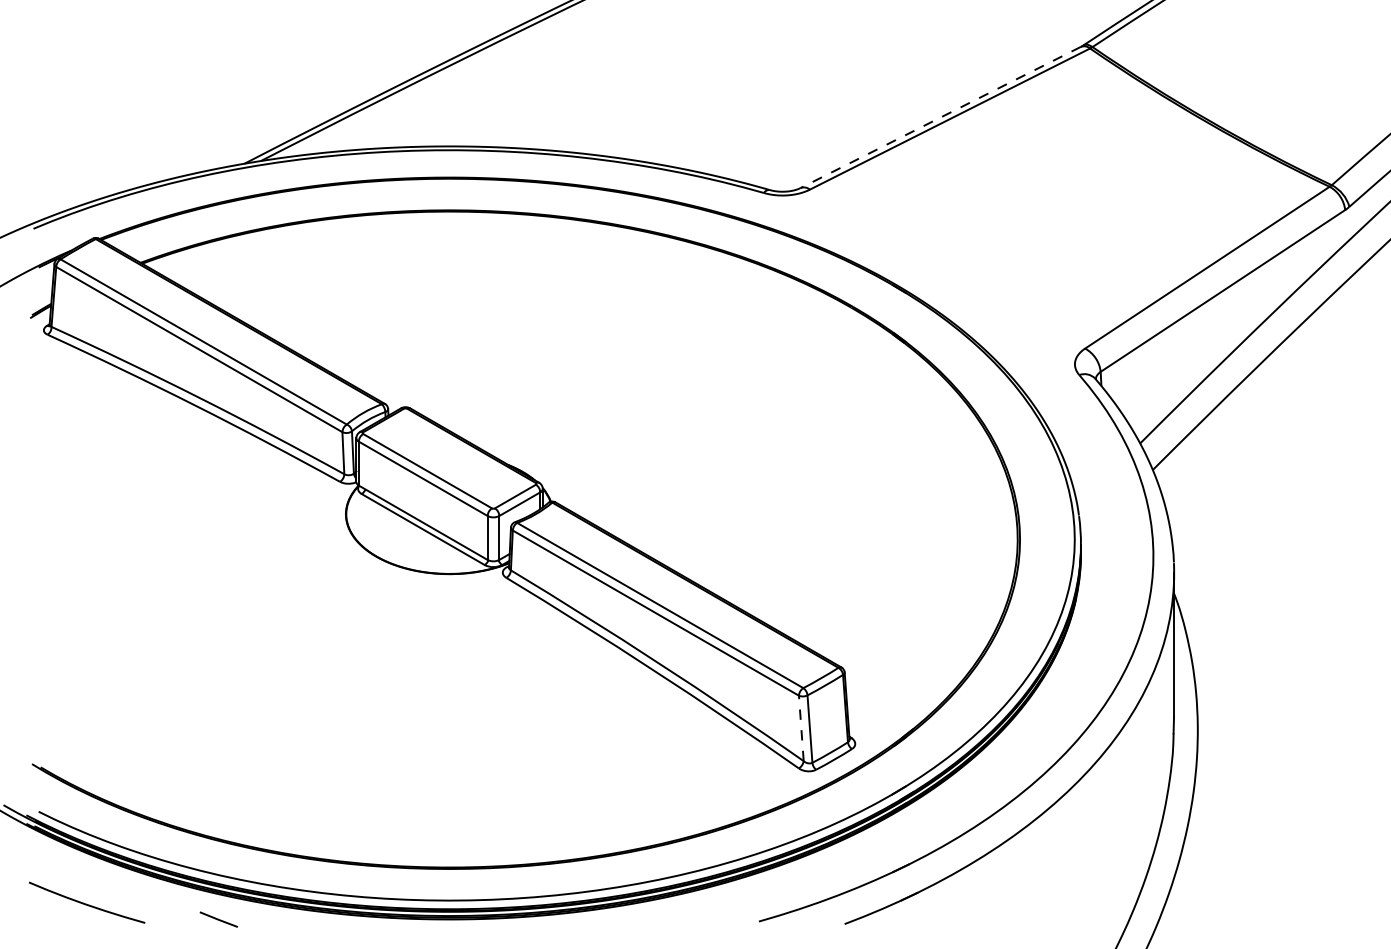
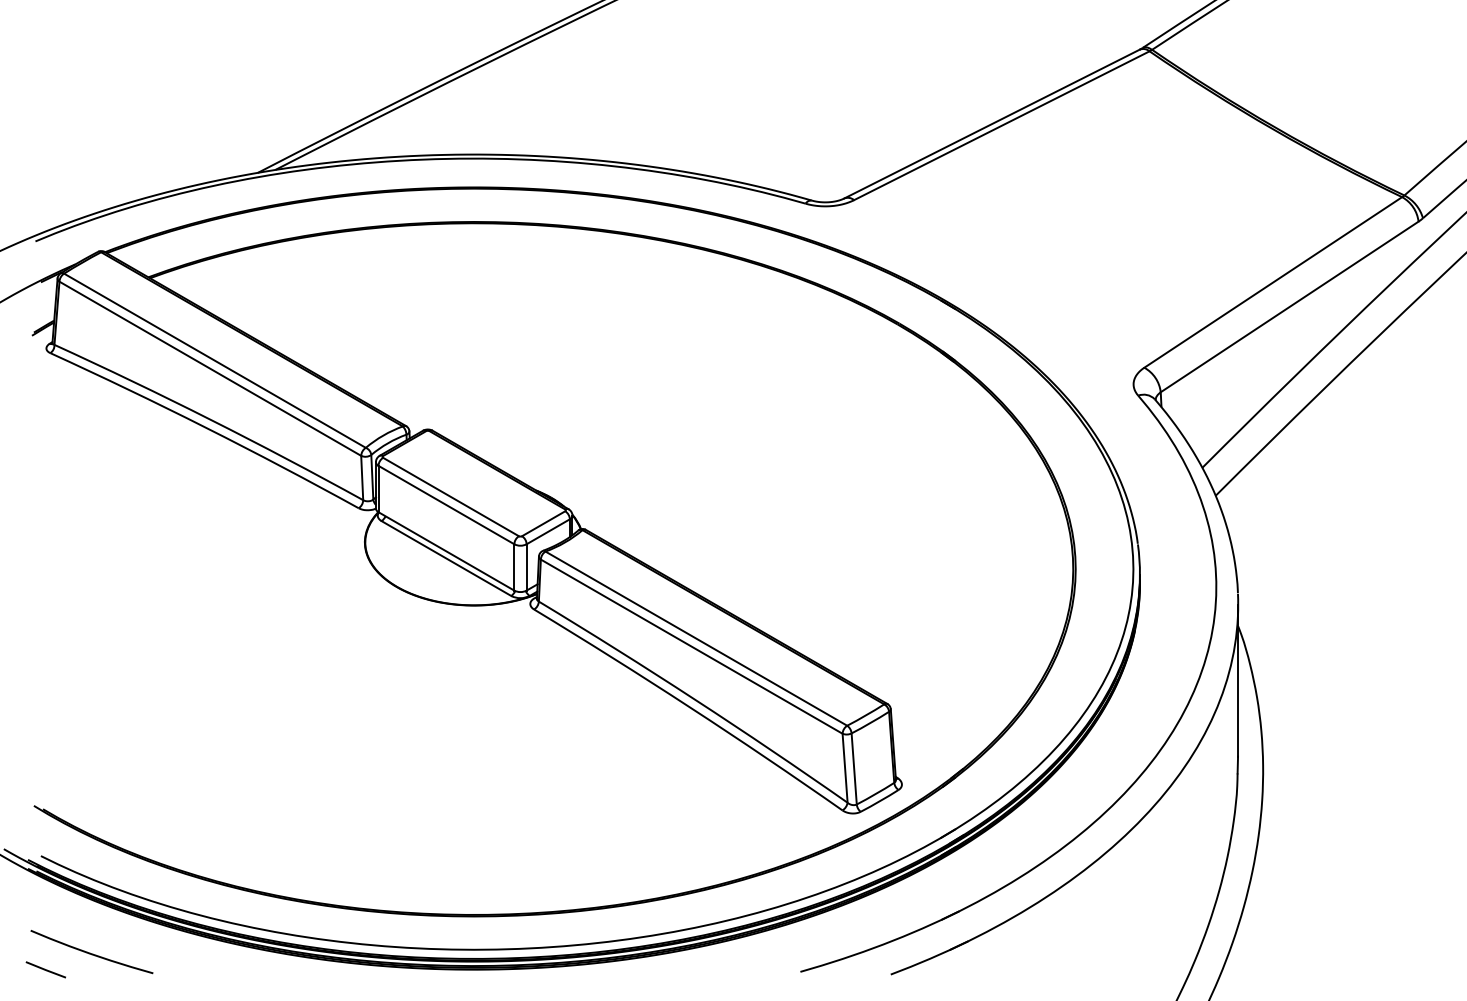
line: (940, 117) -> (991, 124), dashed -> solid
line: (801, 727) -> (845, 767), dashed -> solid
line: (218, 919) -> (45, 969), moved

